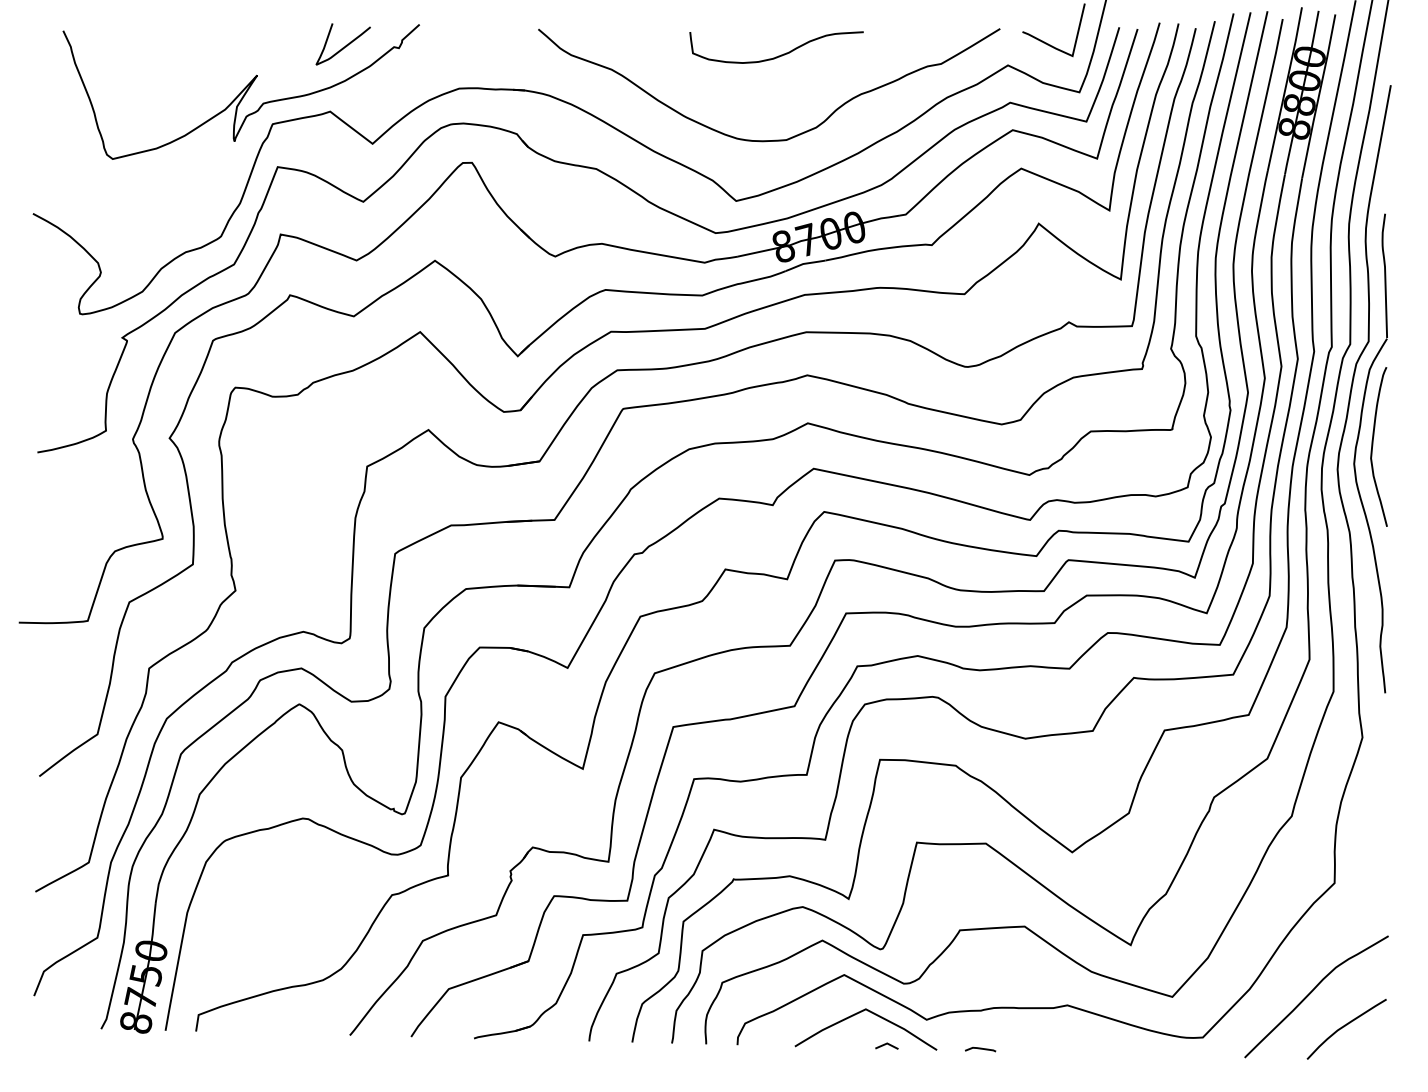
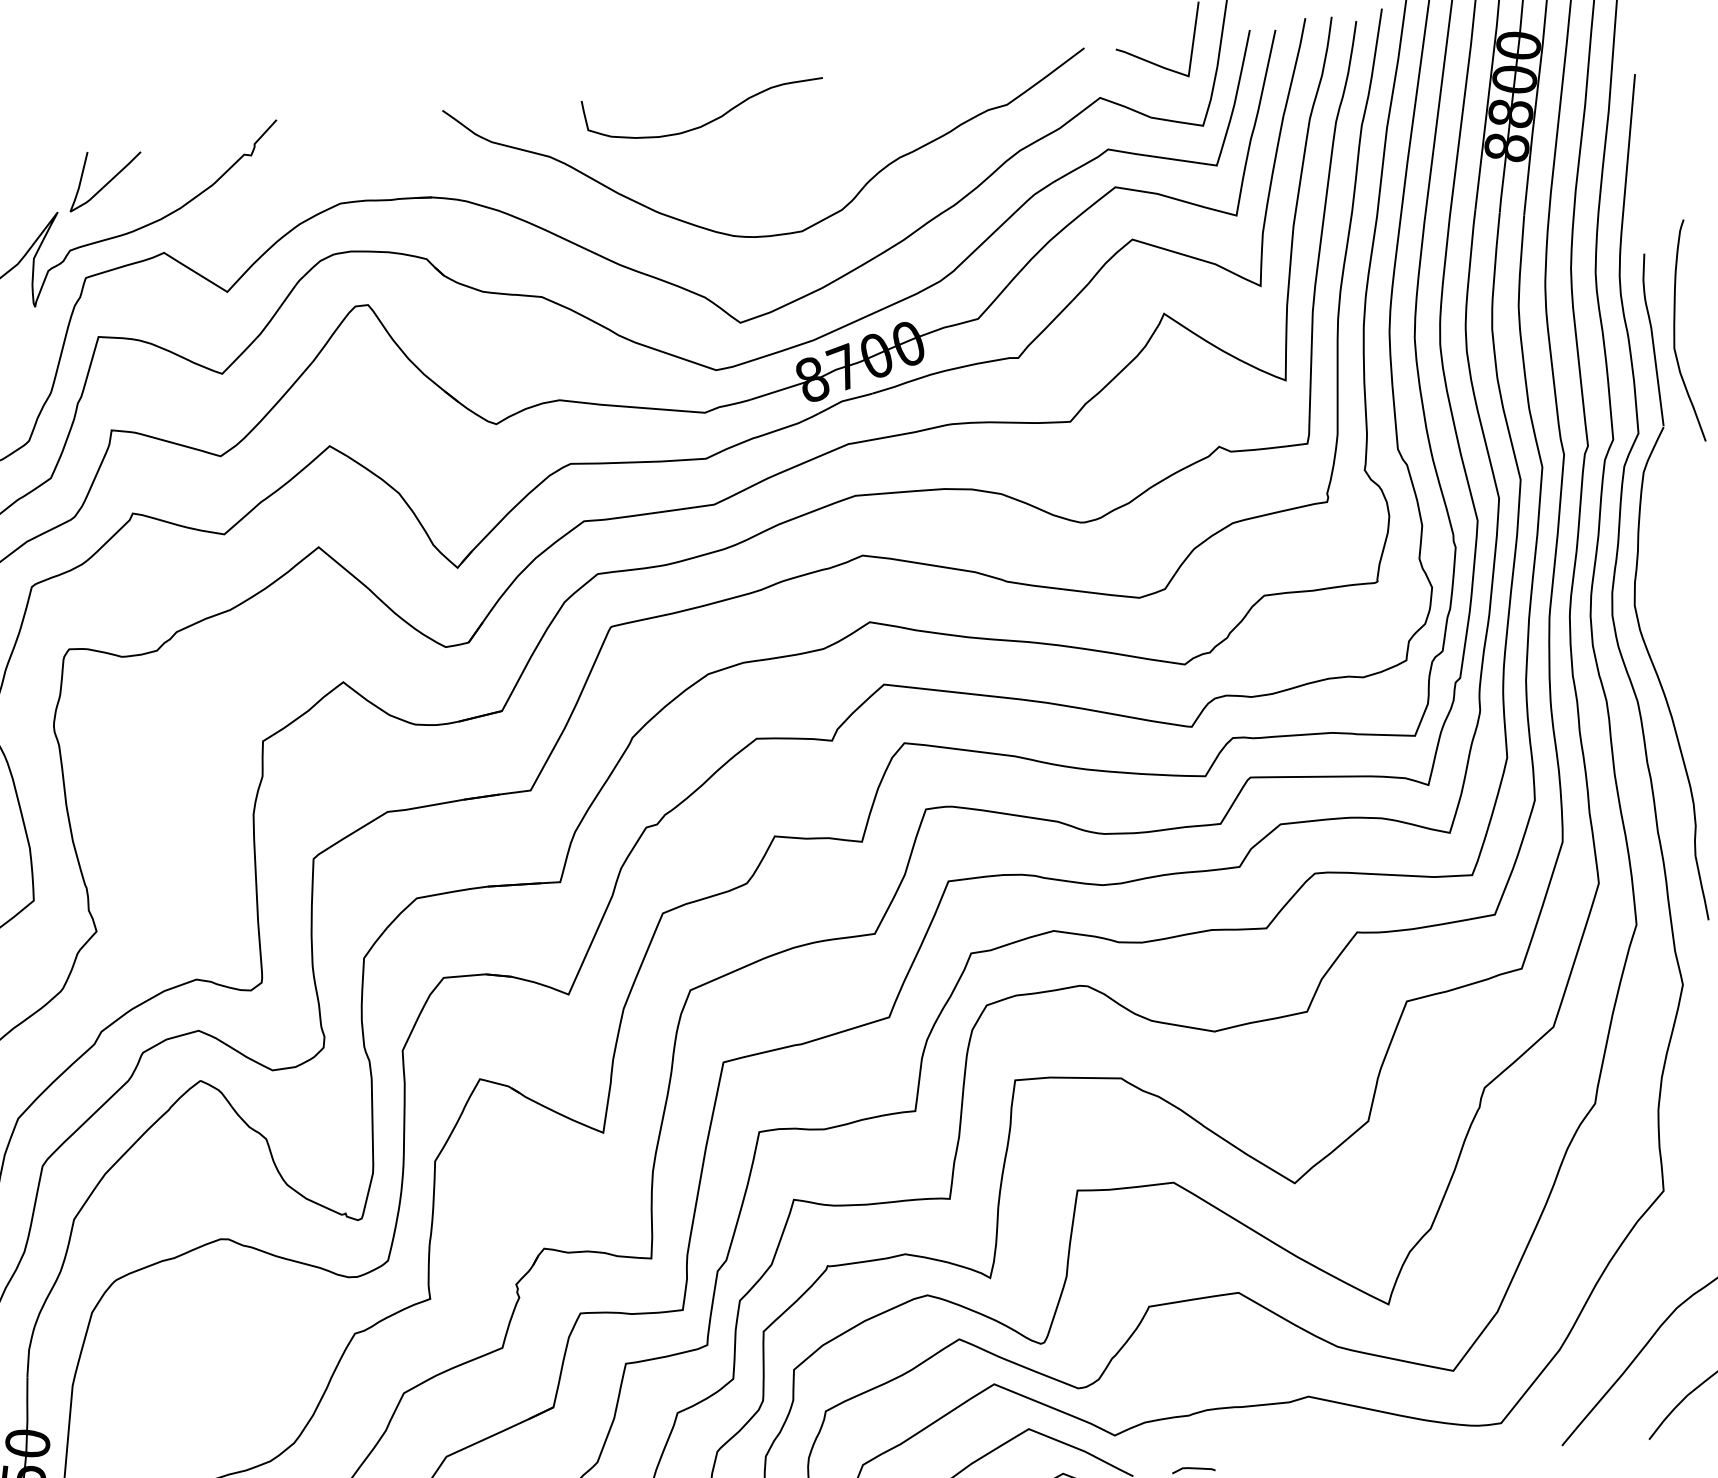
curve: (344, 46) -> (107, 182), moved
curve: (778, 55) -> (707, 121), moved
curve: (1373, 446) -> (1676, 331), moved

